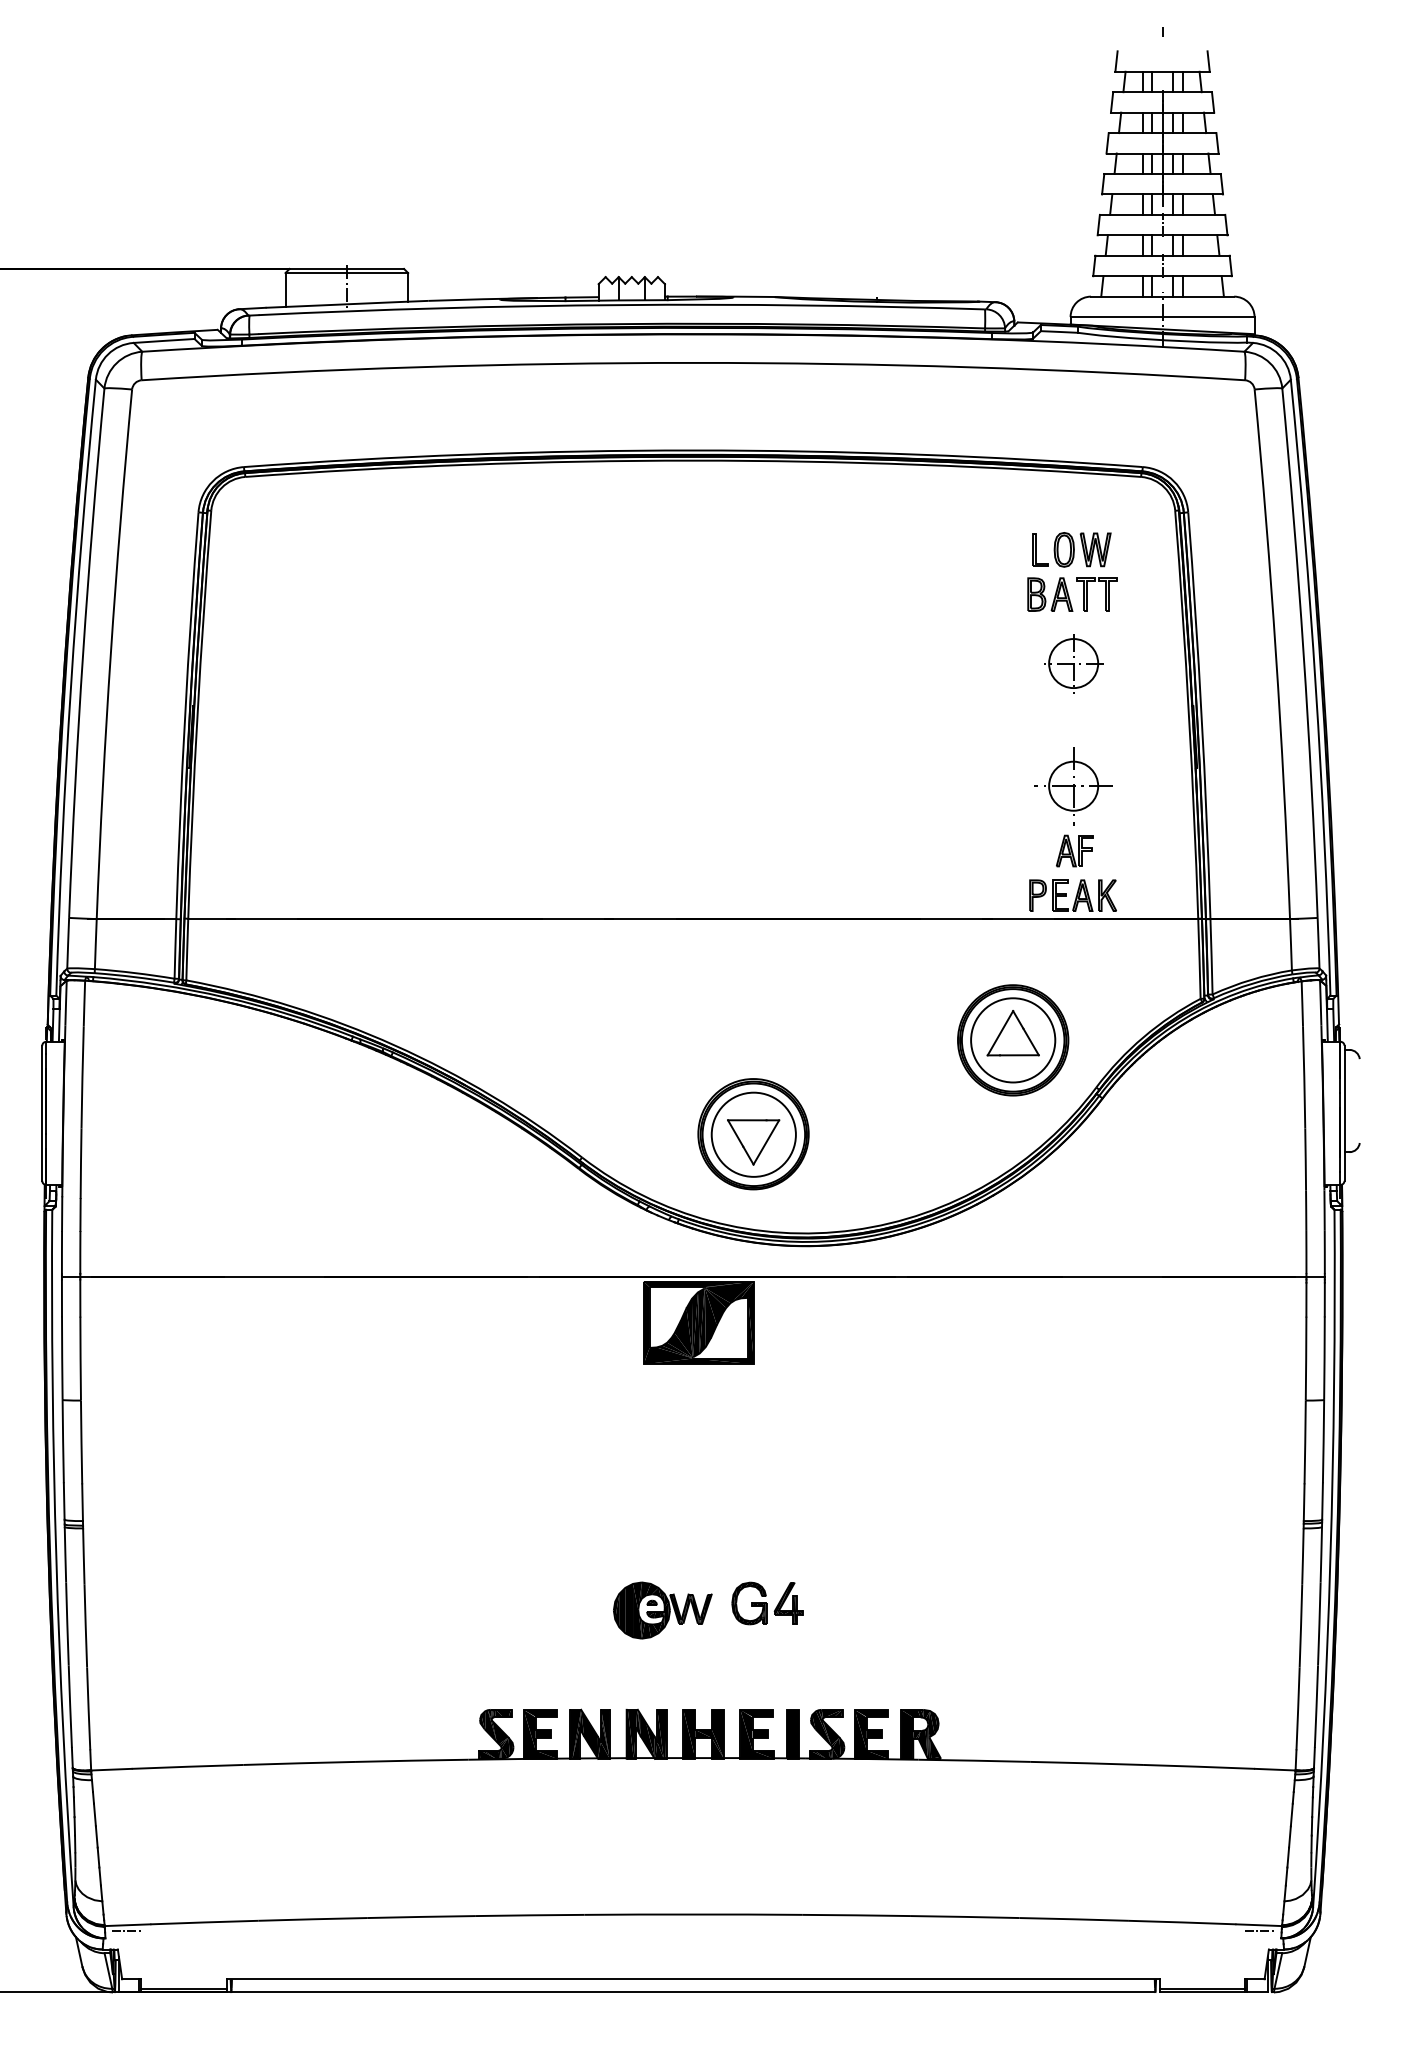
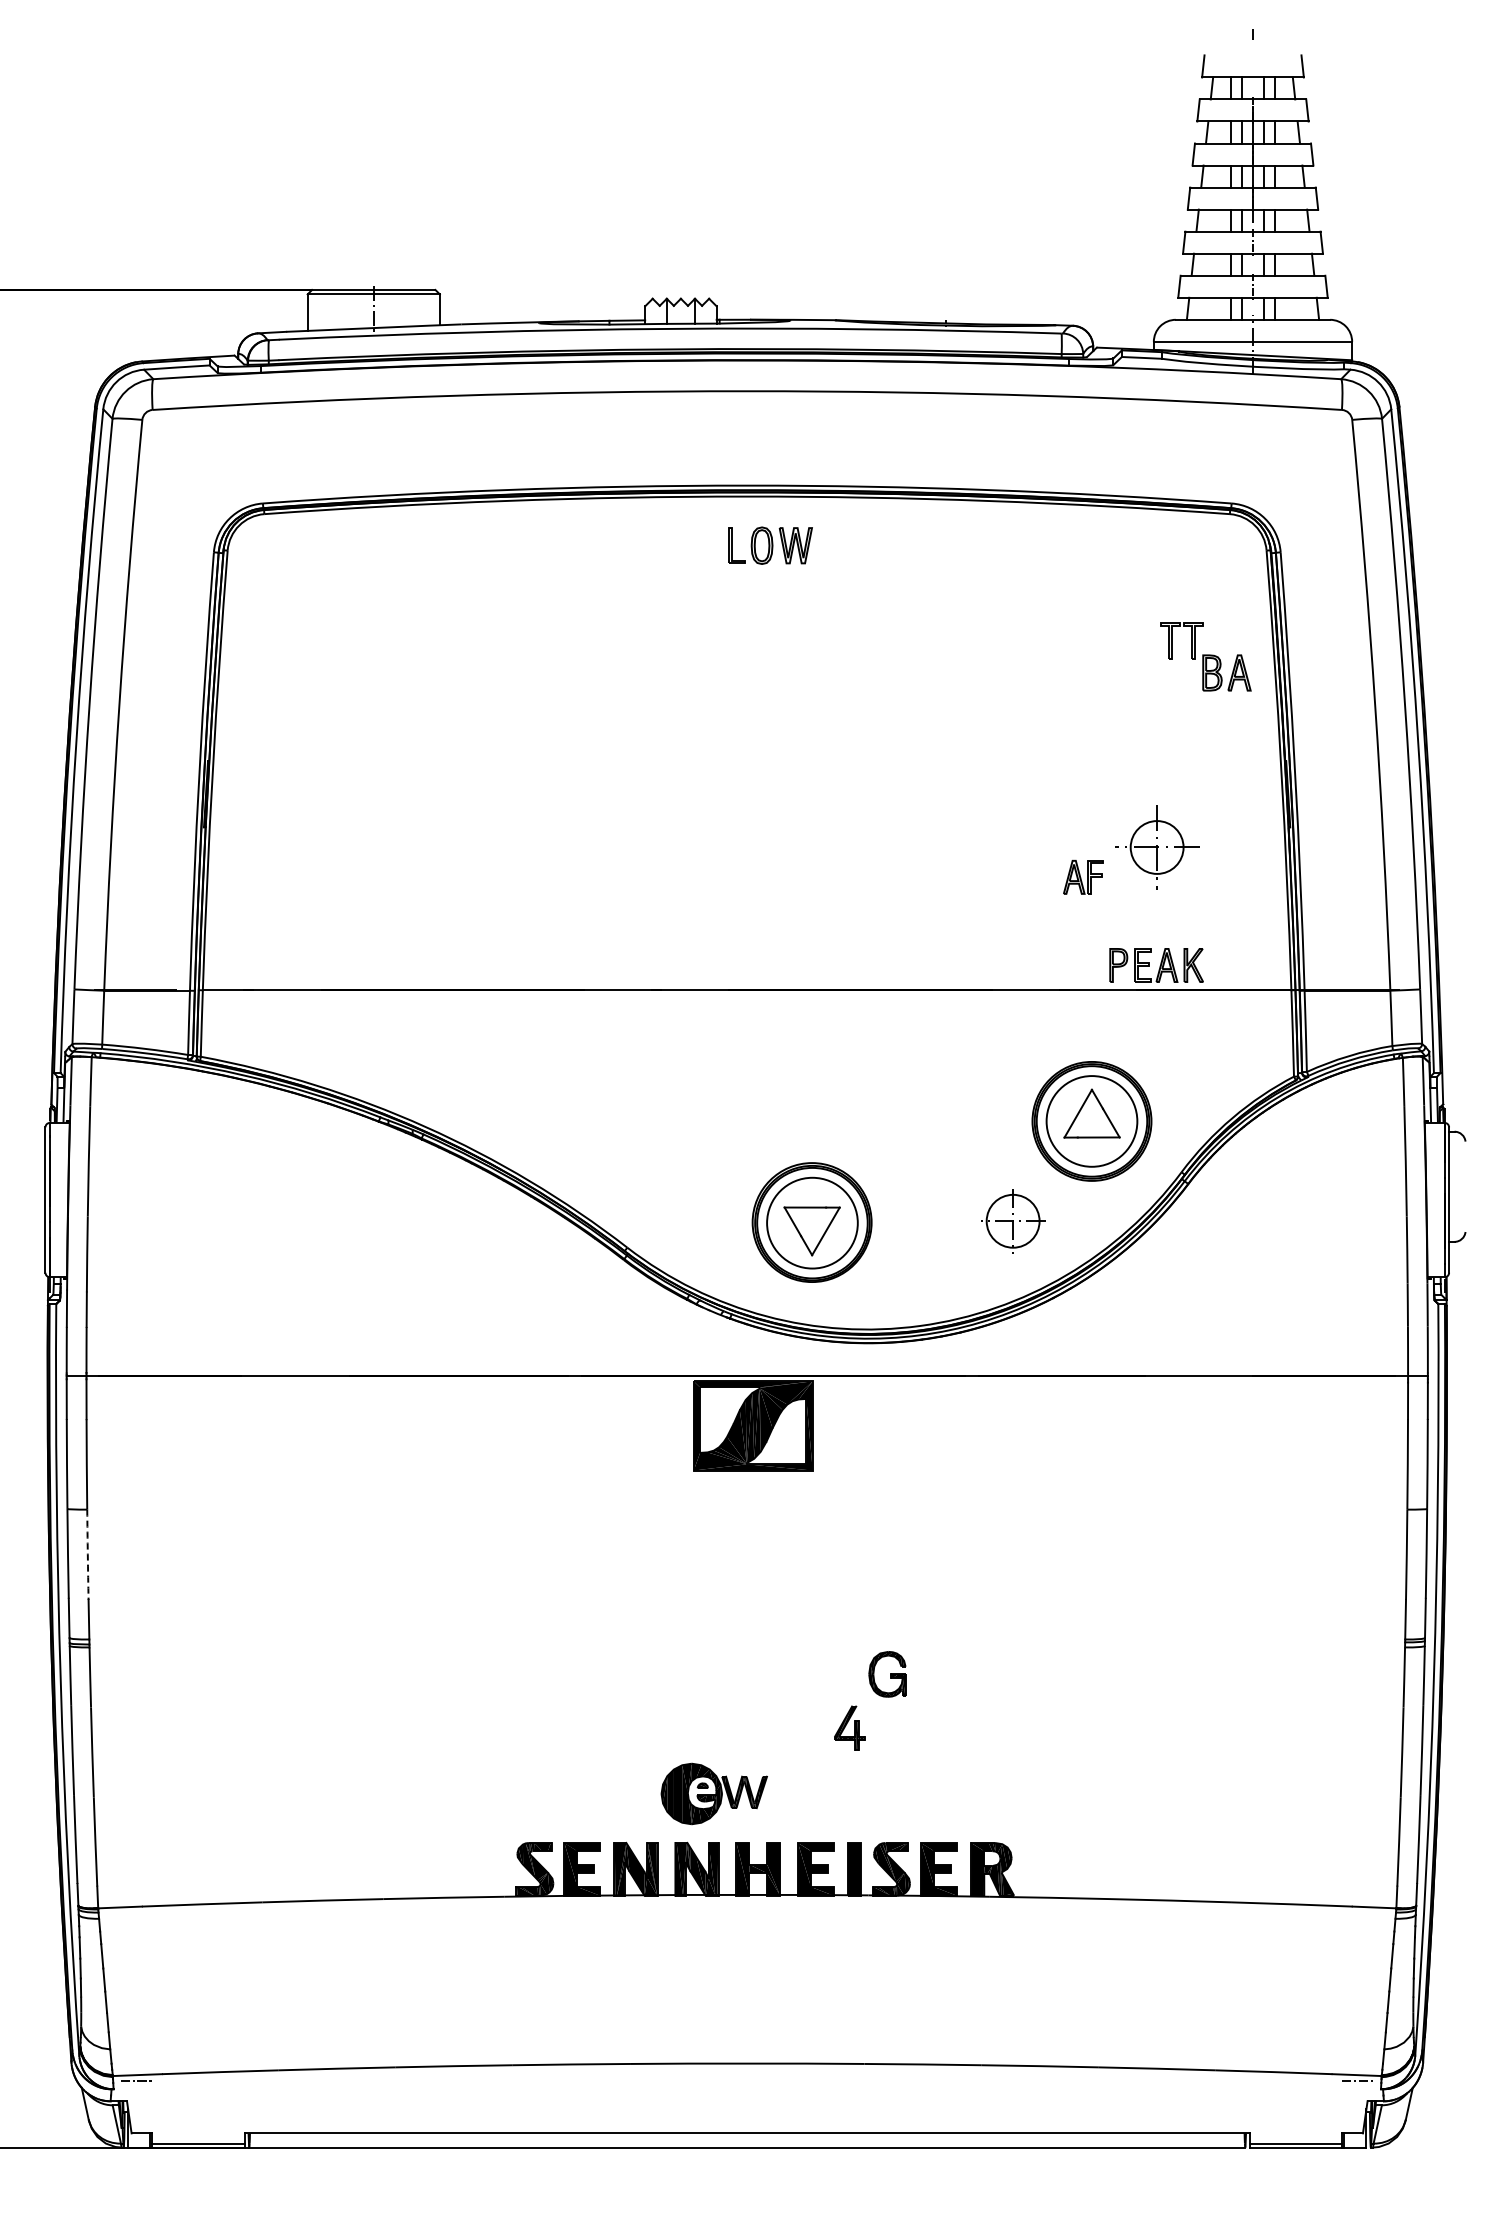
part: (1072, 549) -> (770, 545), moved
part: (1049, 594) -> (1226, 672), moved
part: (1073, 663) -> (1013, 1221), moved
part: (1074, 850) -> (1083, 876), moved
arc: (81, 1442) -> (87, 1554), solid -> dashed
part: (749, 1603) -> (887, 1674), moved
part: (662, 1610) -> (713, 1793), moved

